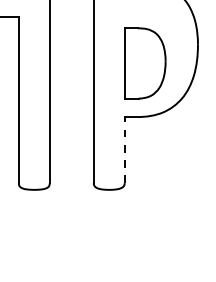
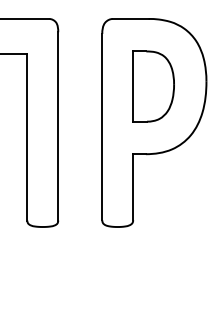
part: (145, 63) -> (153, 86), moved
line: (125, 149) -> (133, 186), dashed -> solid

